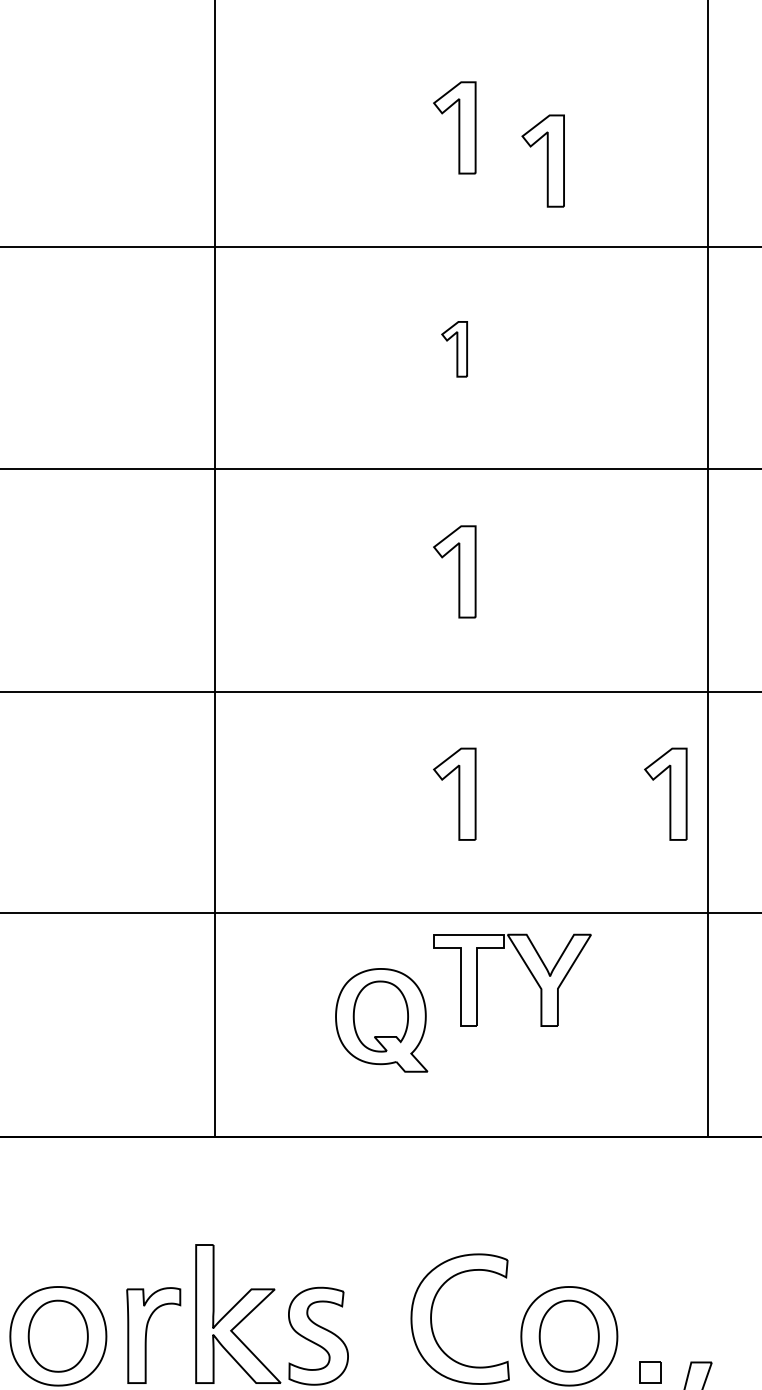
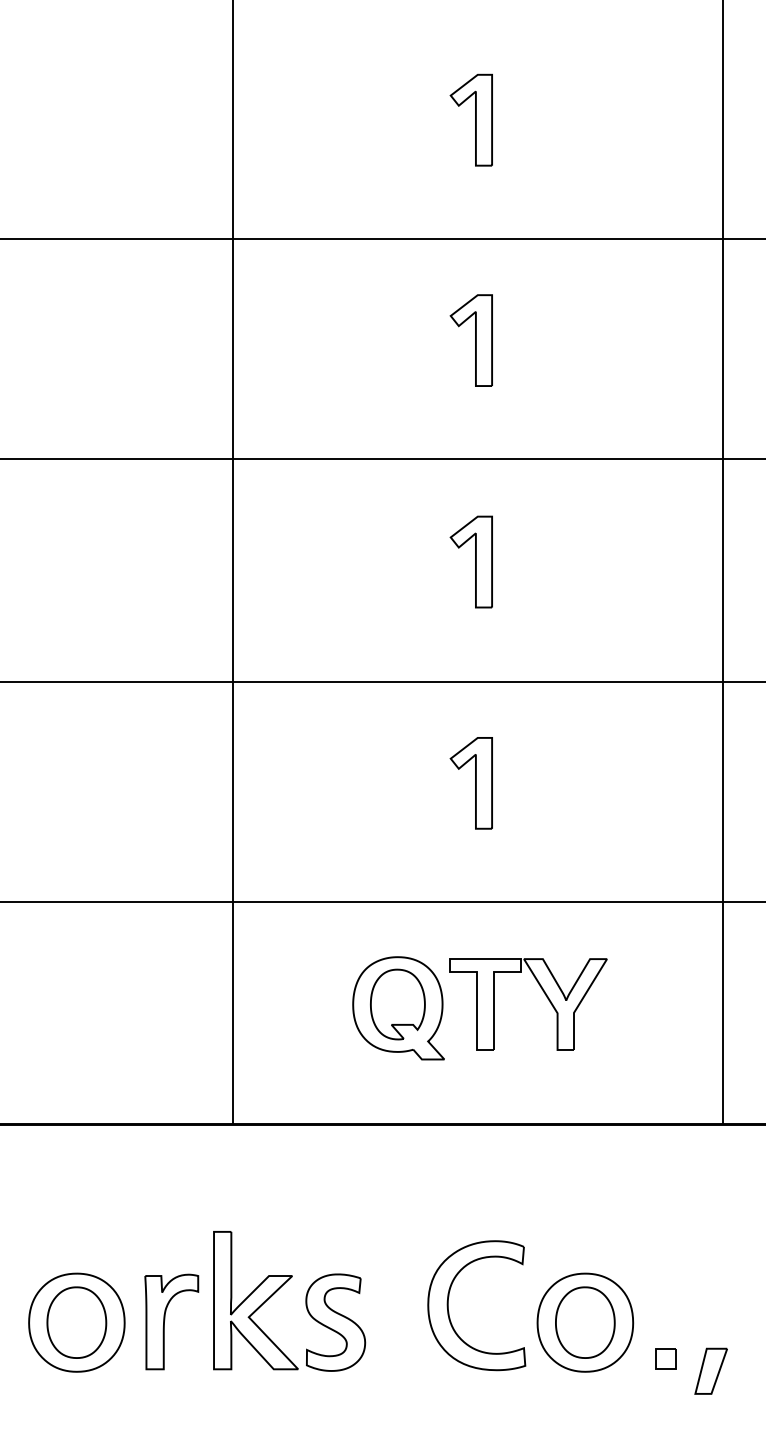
part: (542, 160) -> (558, 152), removed
part: (453, 349) -> (470, 340), size x1.67
part: (664, 794) -> (680, 783), removed
part: (528, 970) -> (544, 994), moved

